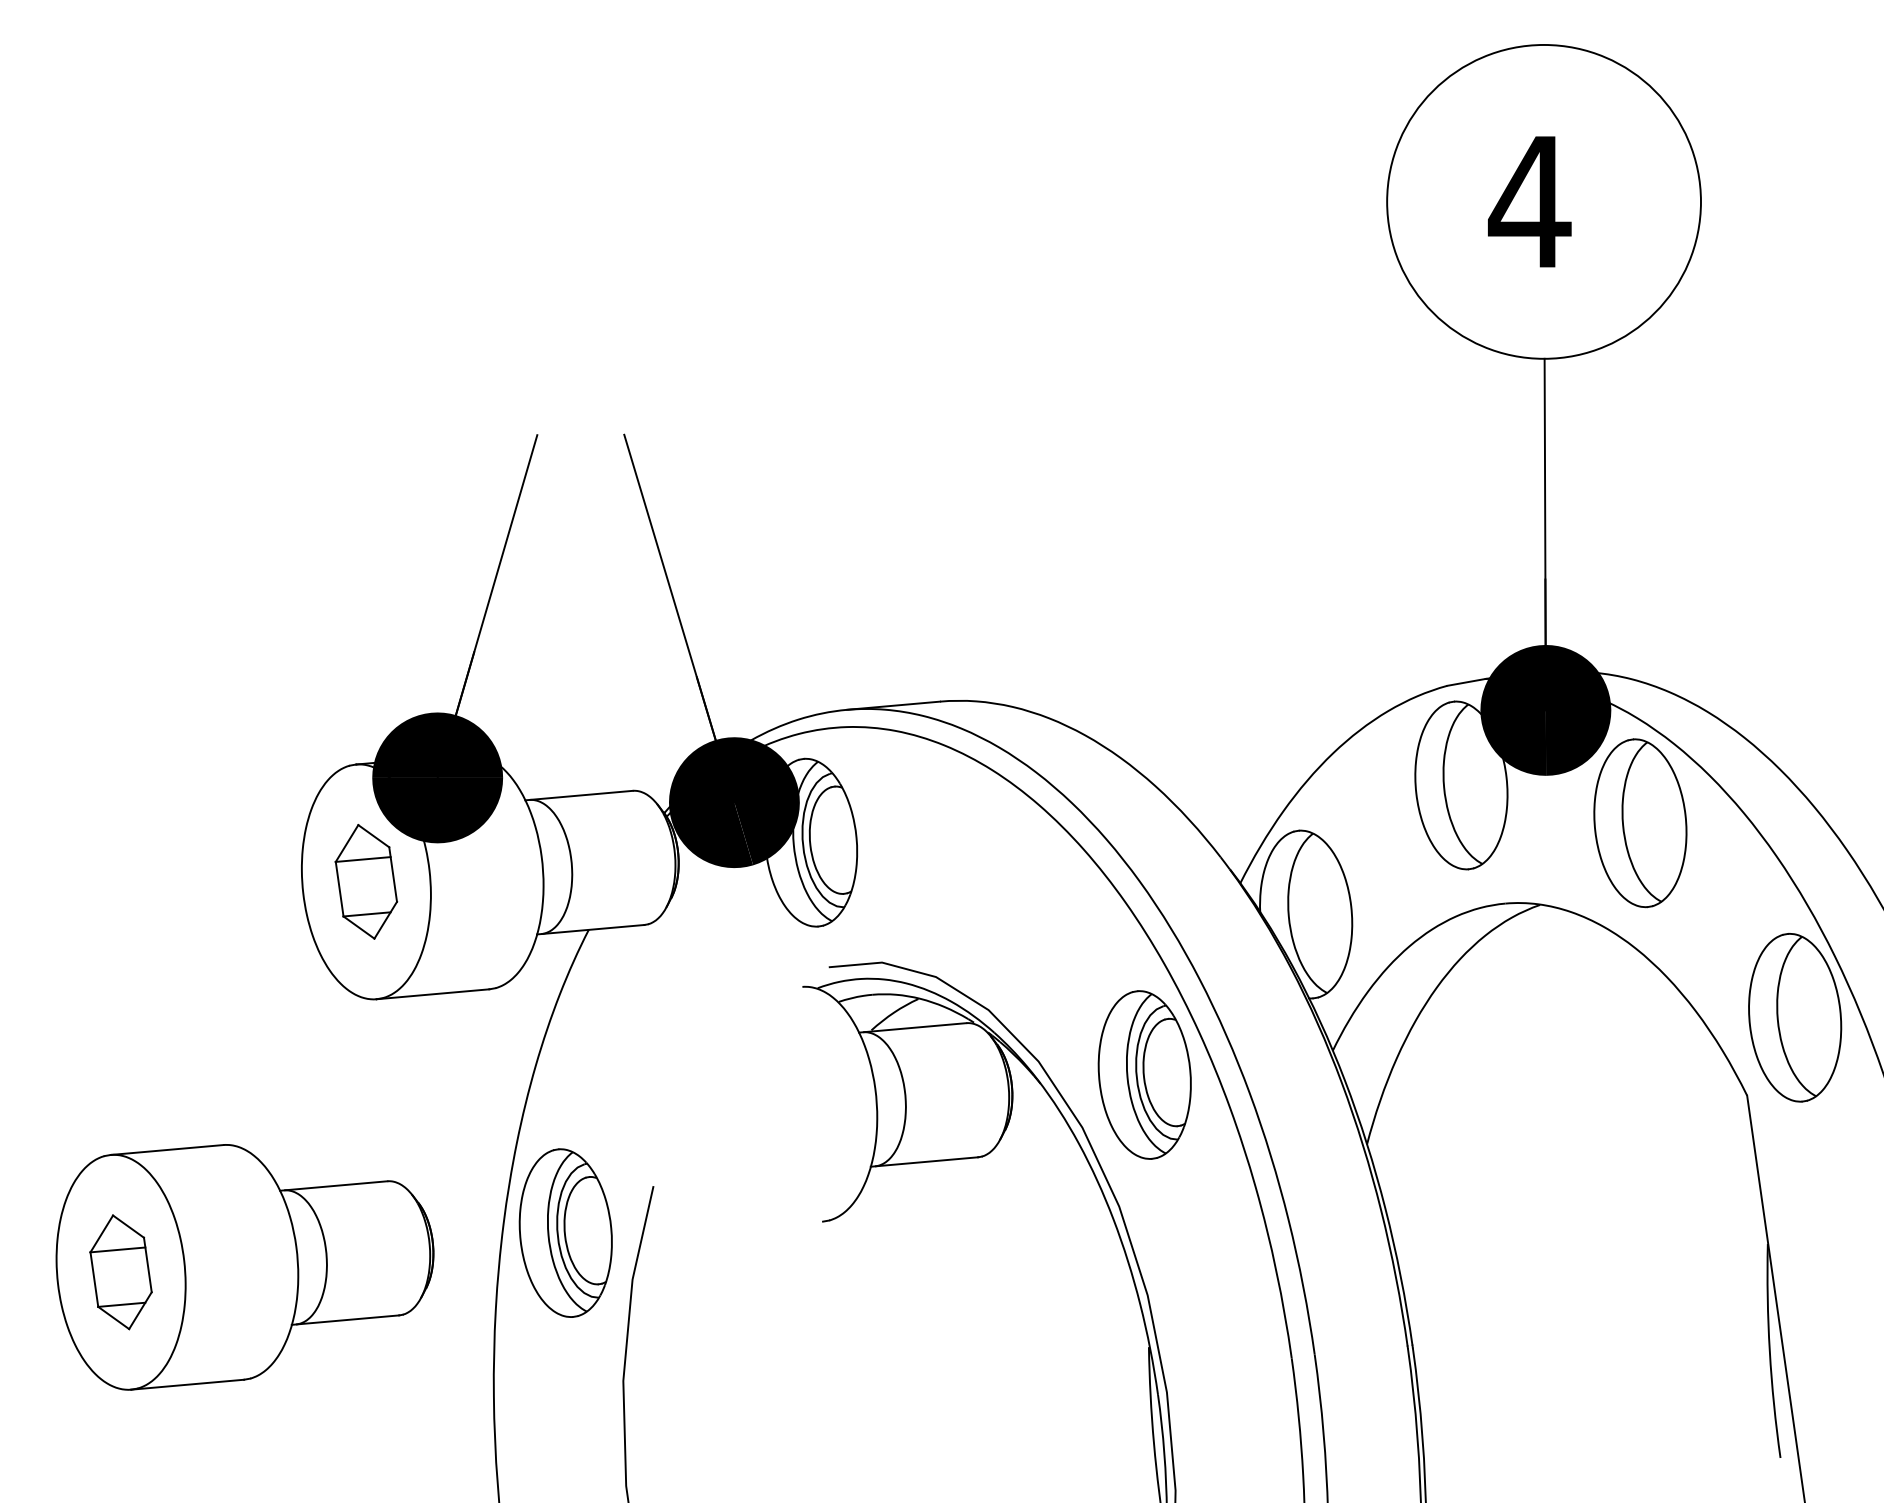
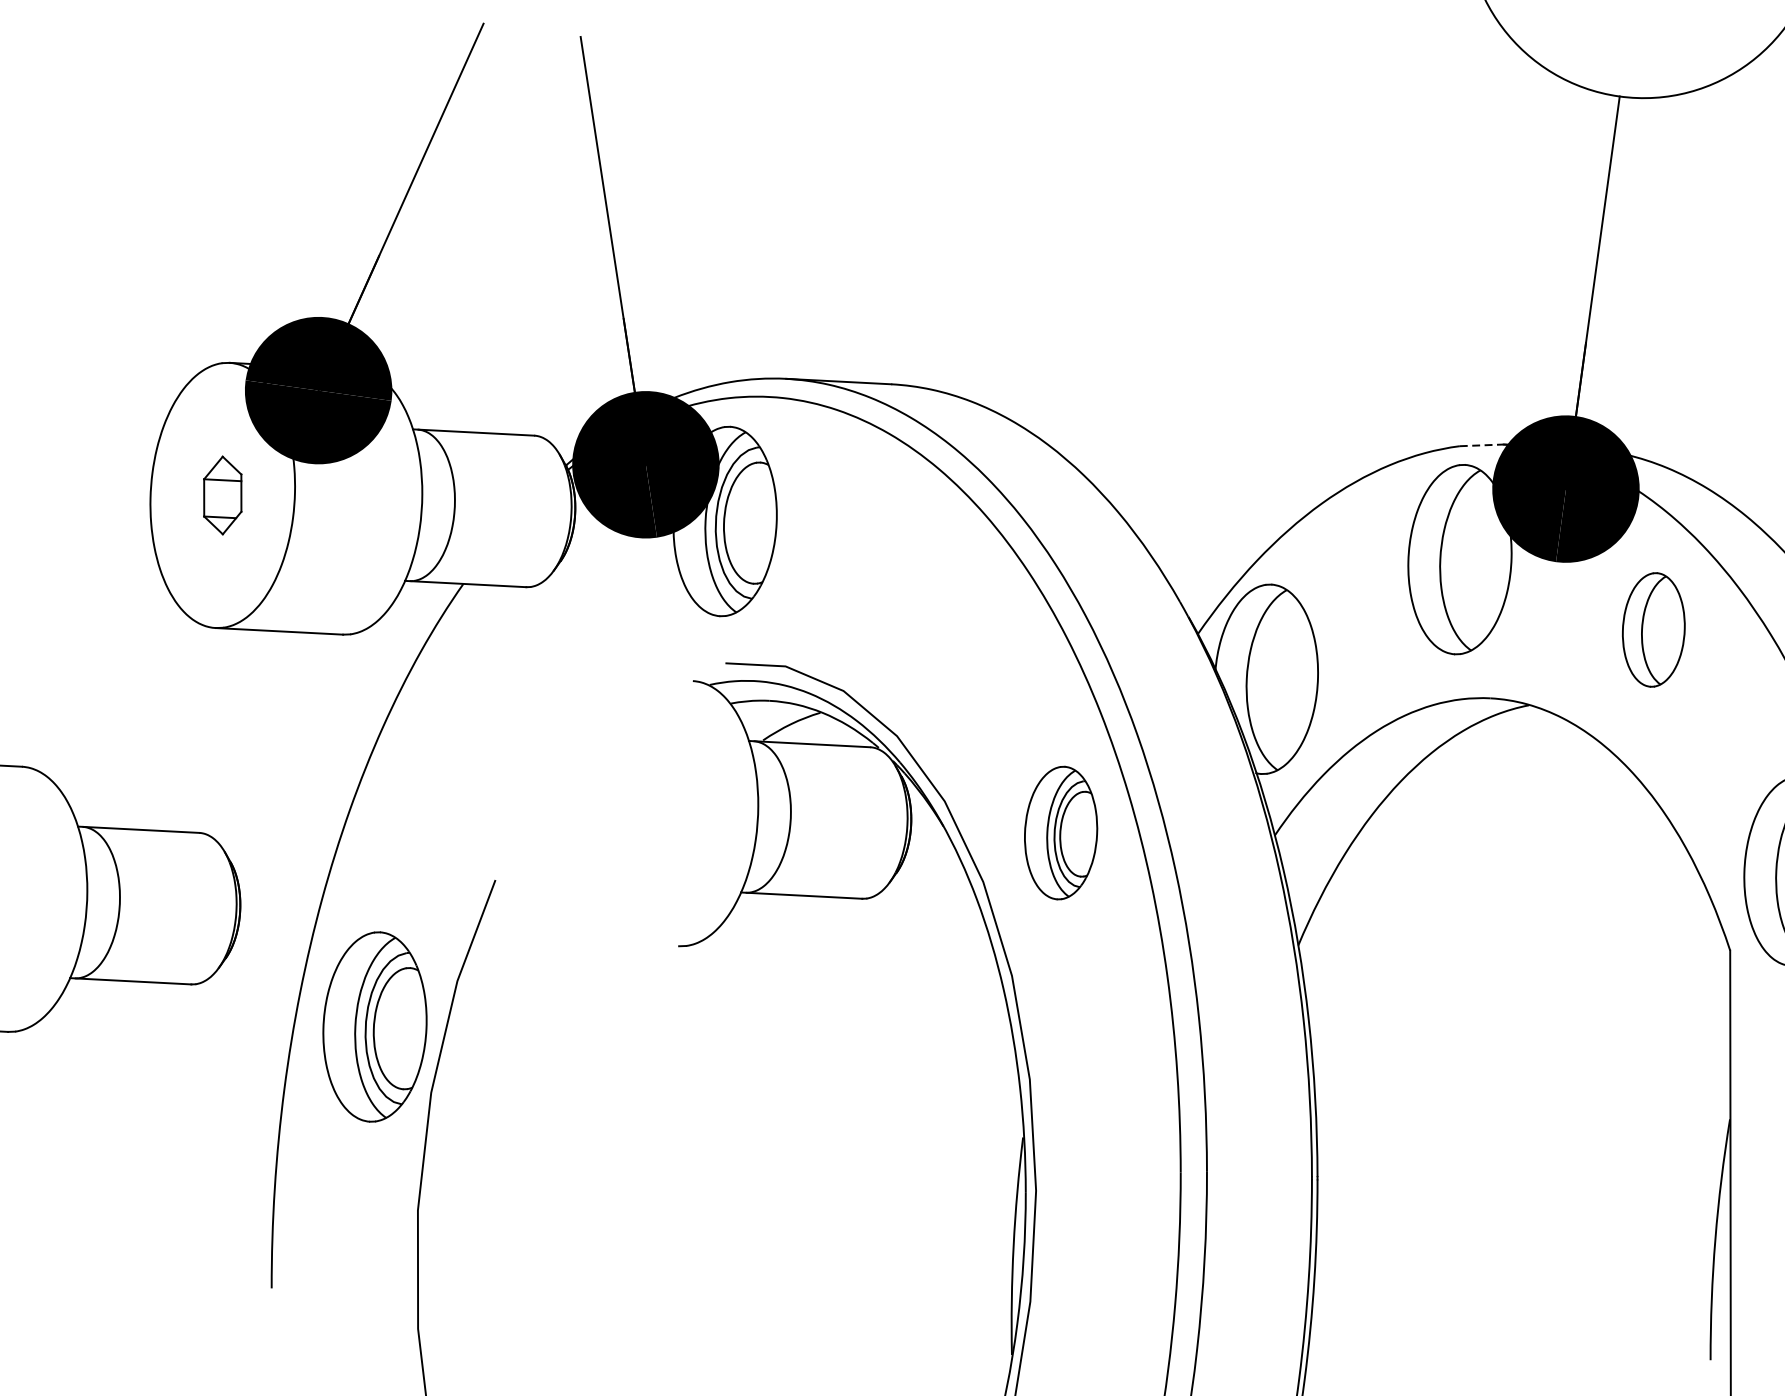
line: (1466, 682) -> (1481, 445), solid -> dashed
part: (1640, 823) -> (1653, 630), size x0.6
part: (366, 881) -> (222, 495), size x0.6
part: (1144, 1074) -> (1060, 832), size x0.7
part: (565, 1232) -> (374, 1026), moved

